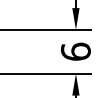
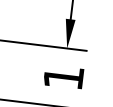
text: (75, 51) -> (63, 77), 6 -> 1

